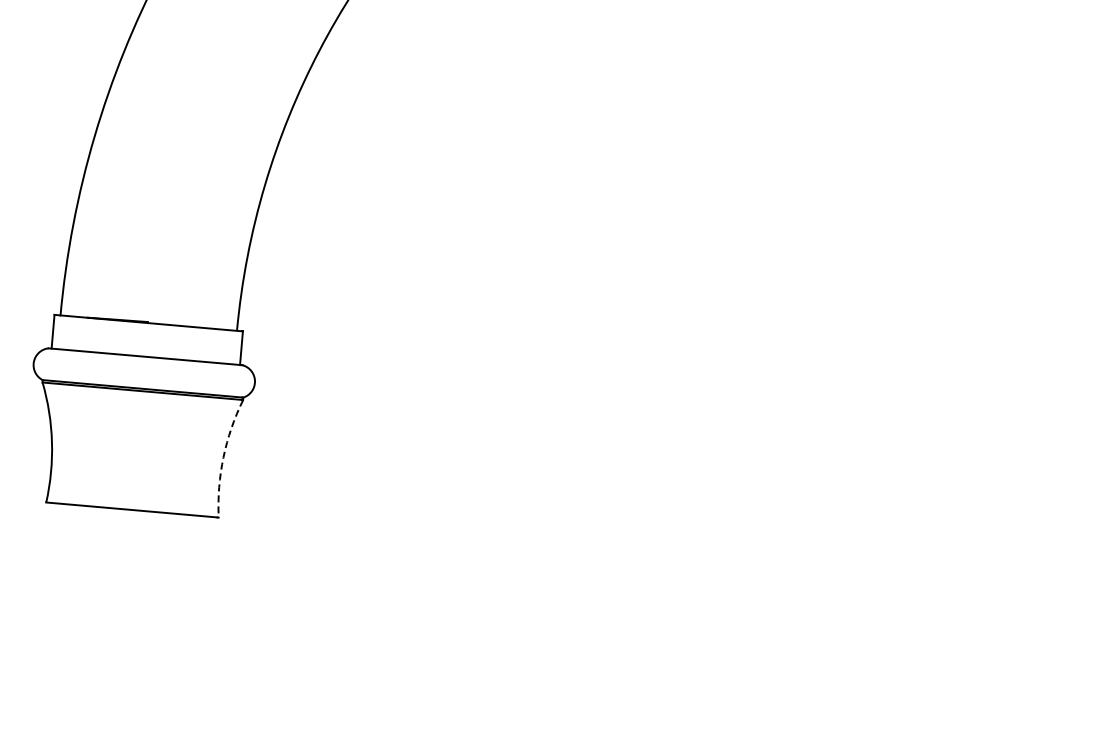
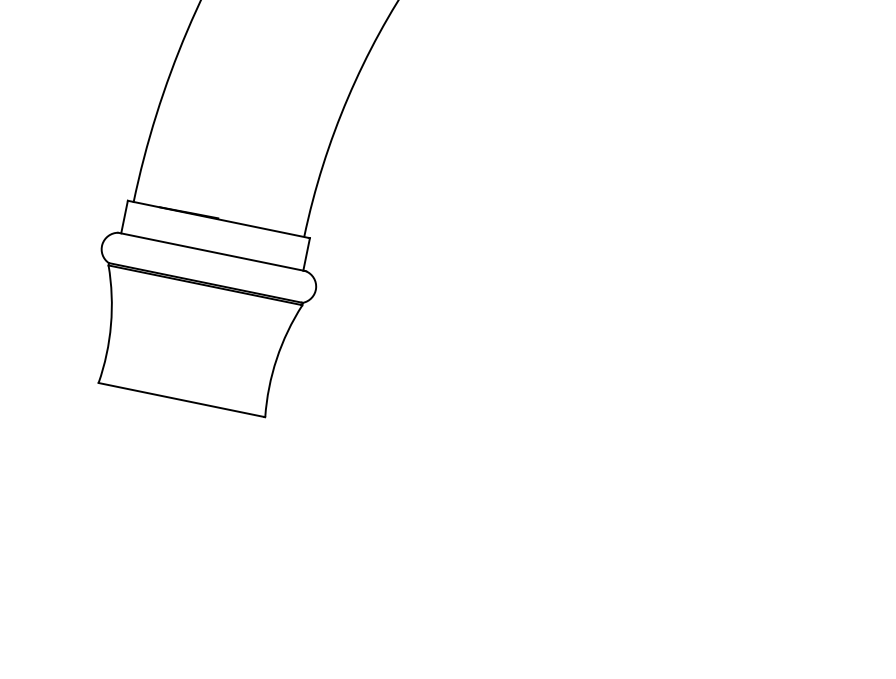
arc: (223, 457) -> (276, 359), dashed -> solid

